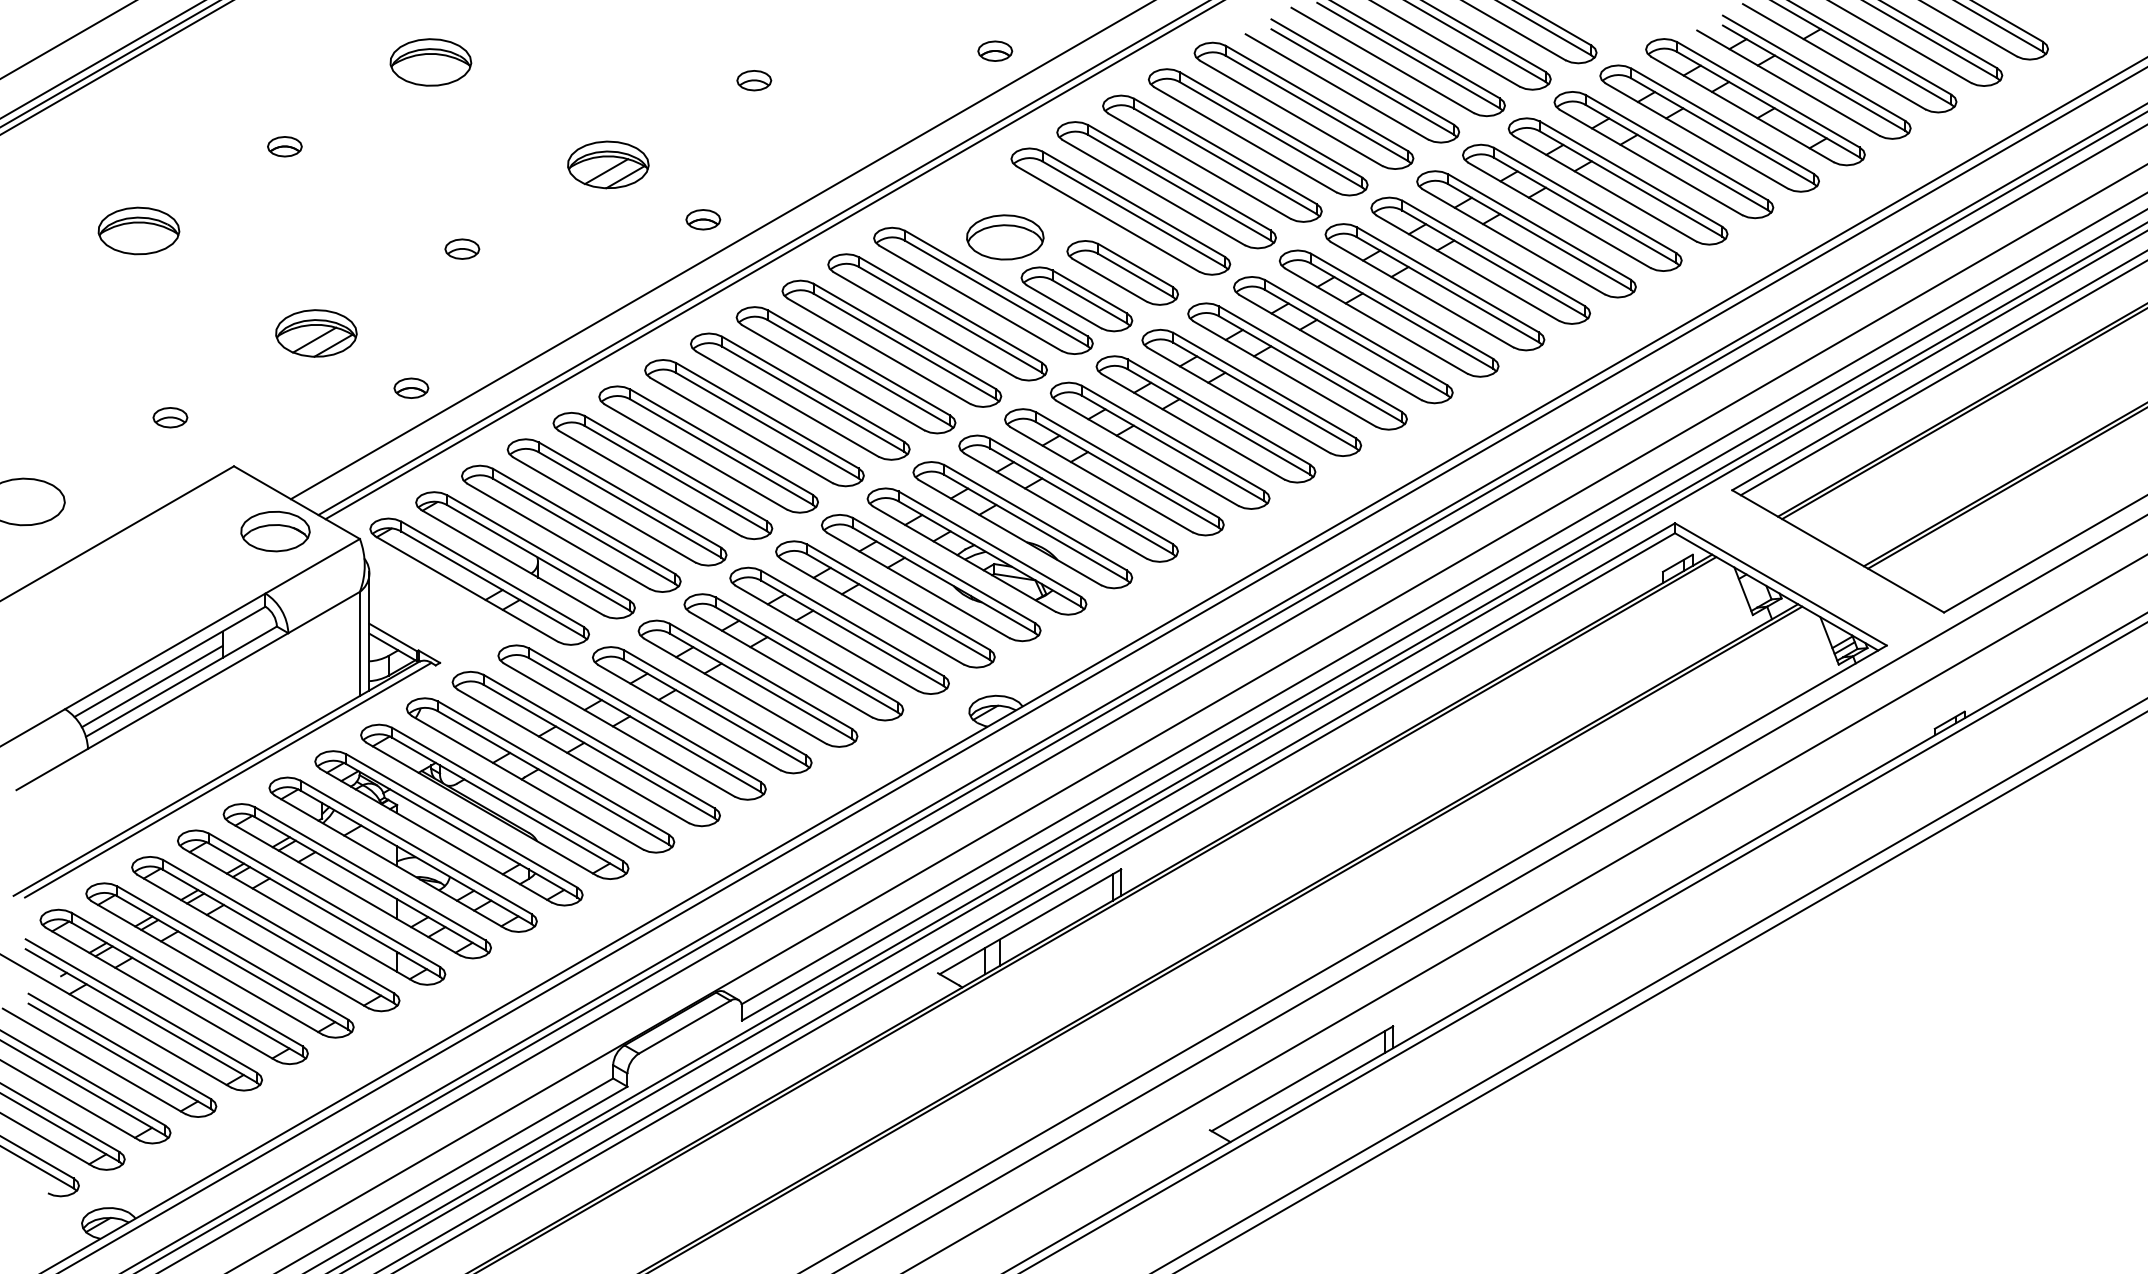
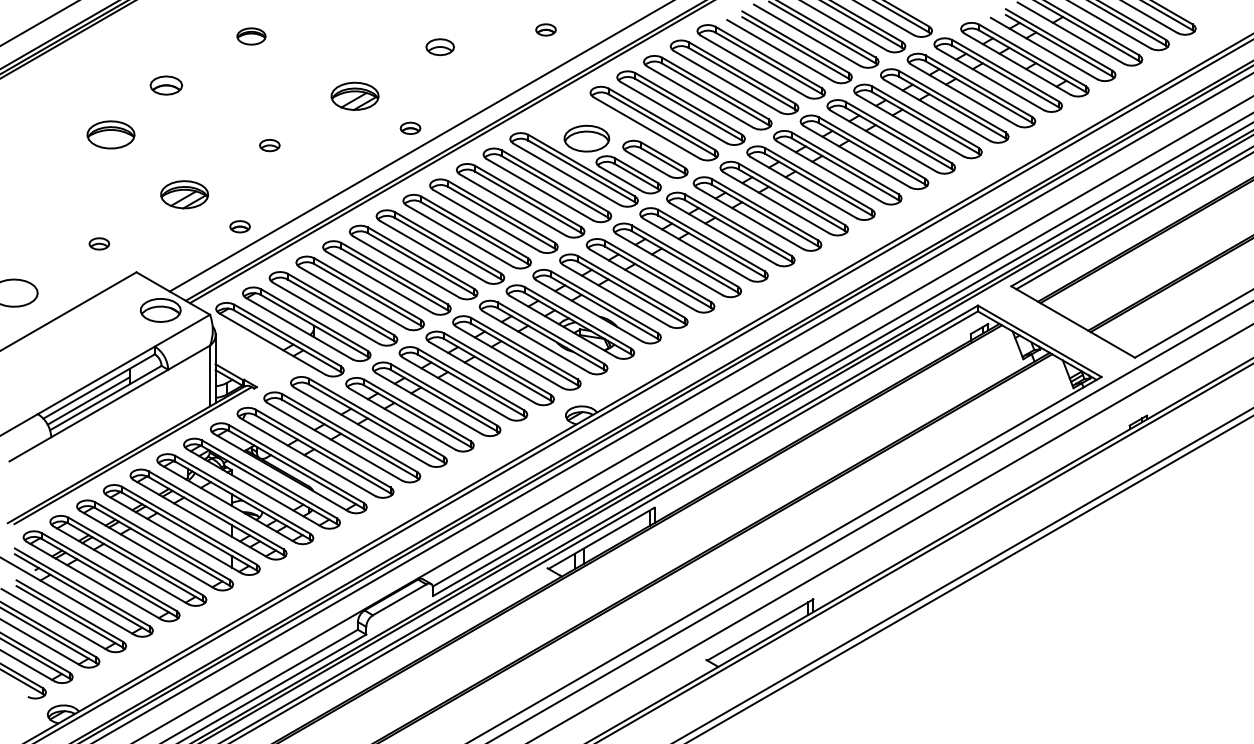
part: (994, 50) -> (545, 29), moved
part: (430, 62) -> (251, 36), size x0.6
part: (754, 79) -> (440, 46), size x1.4
part: (283, 146) -> (165, 85), size x1.6
part: (138, 230) -> (110, 134), moved

